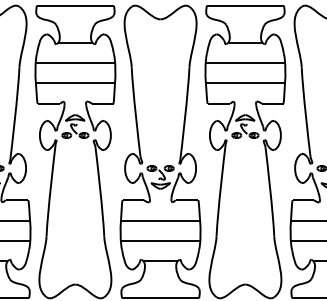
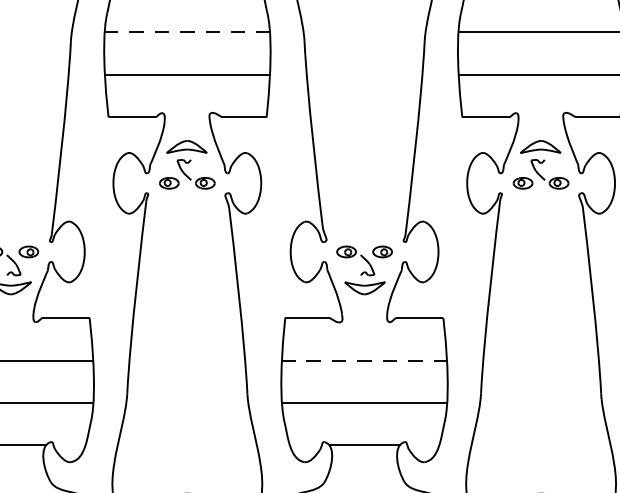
line: (75, 62) -> (187, 31), solid -> dashed
line: (160, 220) -> (364, 360), solid -> dashed

